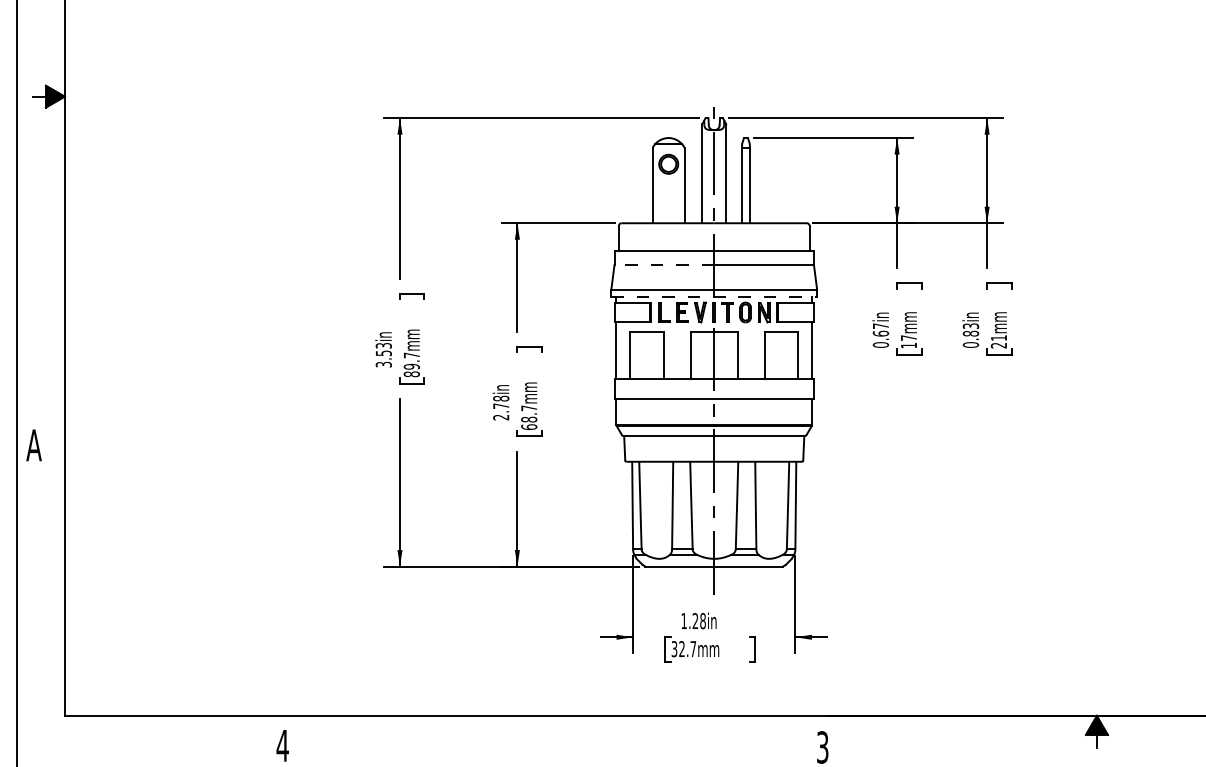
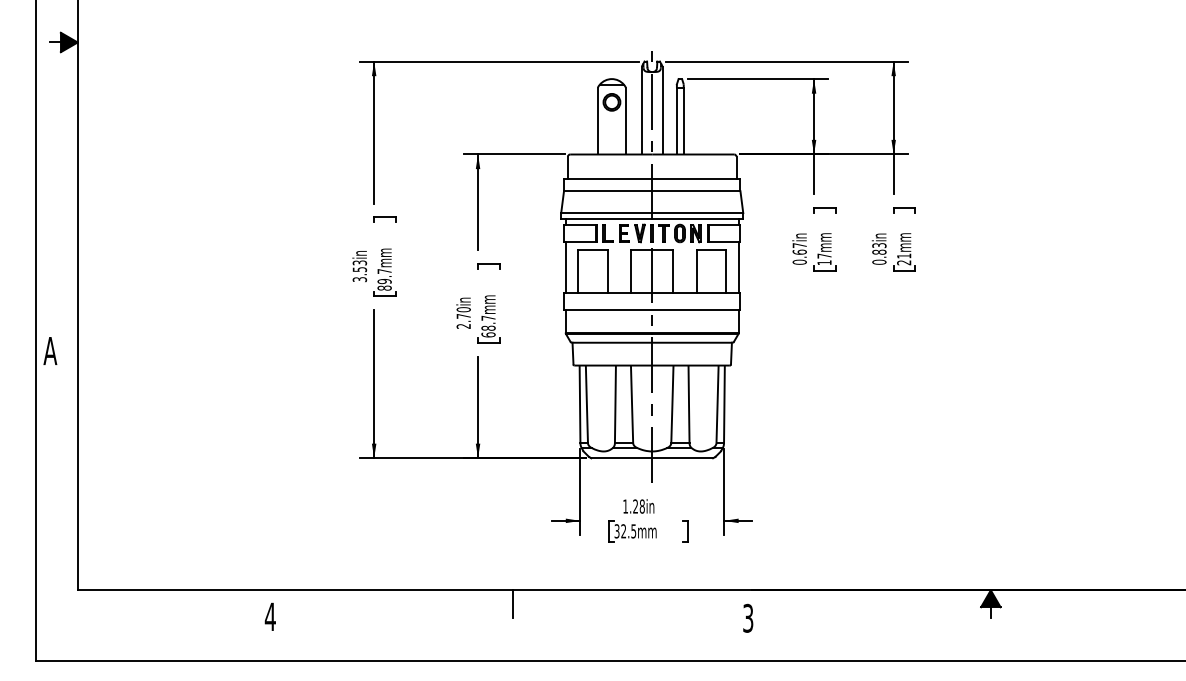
line: (663, 265) -> (607, 191), dashed -> solid
line: (714, 296) -> (652, 219), dashed -> solid
text: (500, 398) -> (463, 309), 2.78in -> 2.70in
text: (693, 649) -> (633, 531), 32.7mm -> 32.5mm
line: (557, 731) -> (513, 604), added

